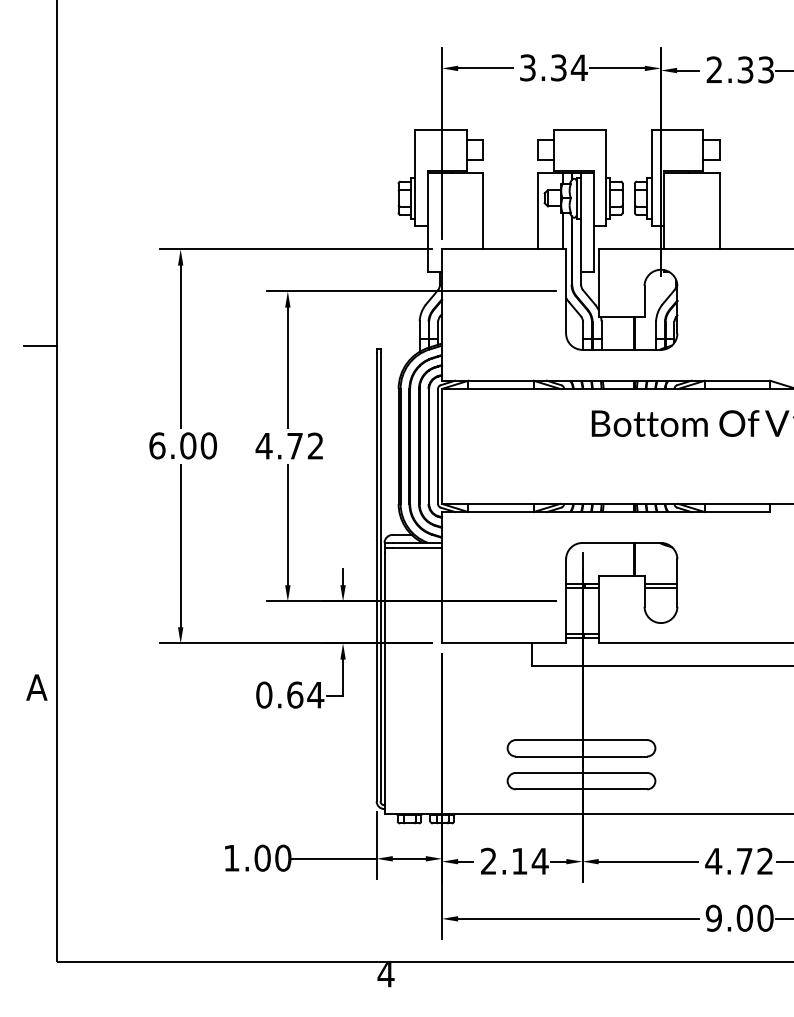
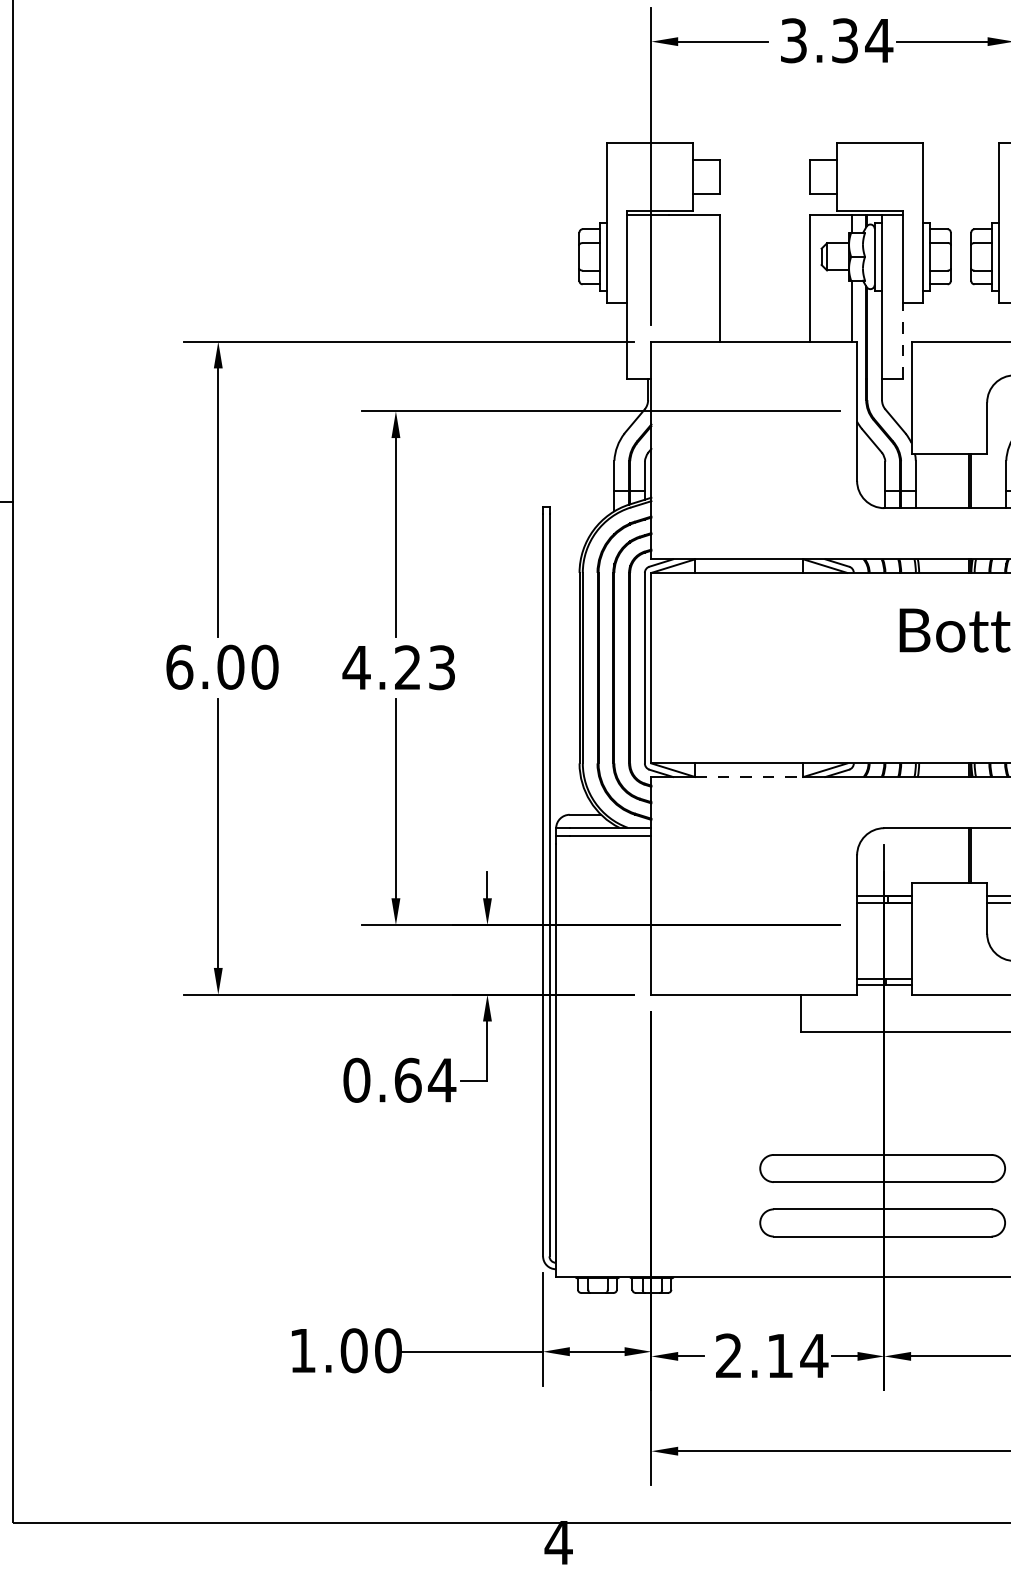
line: (593, 248) -> (902, 340), solid -> dashed
text: (305, 445) -> (425, 666), 4.72 -> 4.23
line: (501, 512) -> (750, 777), solid -> dashed

